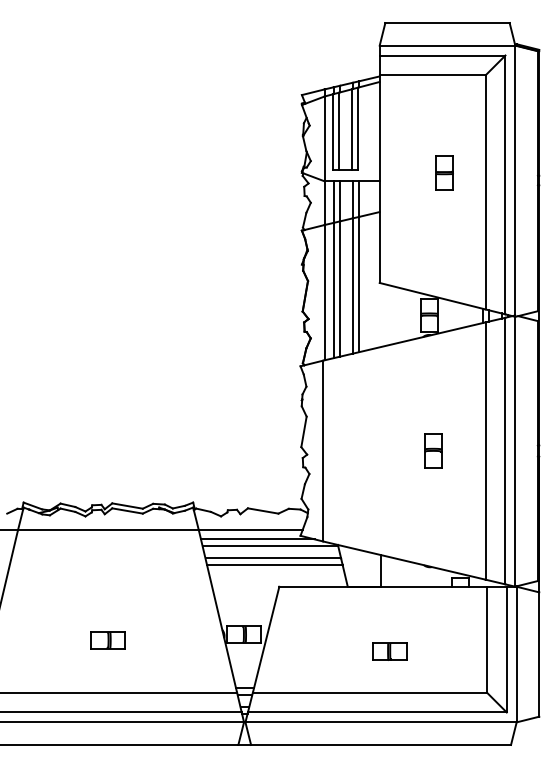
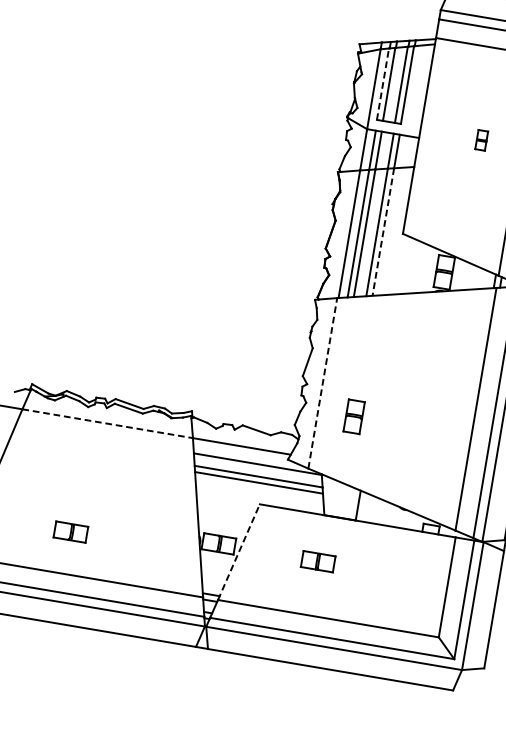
line: (333, 132) -> (383, 84), solid -> dashed
part: (444, 172) -> (481, 140), size x0.6
line: (359, 284) -> (383, 232), solid -> dashed
line: (323, 450) -> (323, 382), solid -> dashed
part: (433, 450) -> (354, 416), moved
line: (108, 530) -> (107, 424), solid -> dashed
line: (257, 539) -> (246, 456), removed
line: (266, 639) -> (239, 552), solid -> dashed
part: (107, 640) -> (70, 532), moved
part: (389, 651) -> (318, 561), moved

